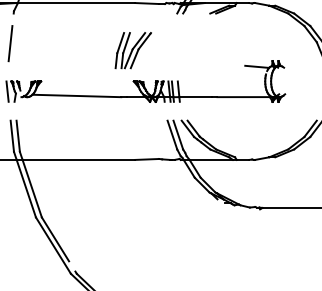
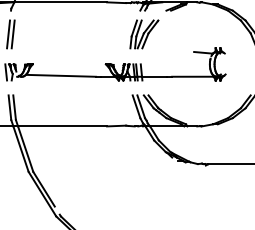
line: (16, 43) -> (13, 34), added
part: (132, 50) -> (143, 34), moved

